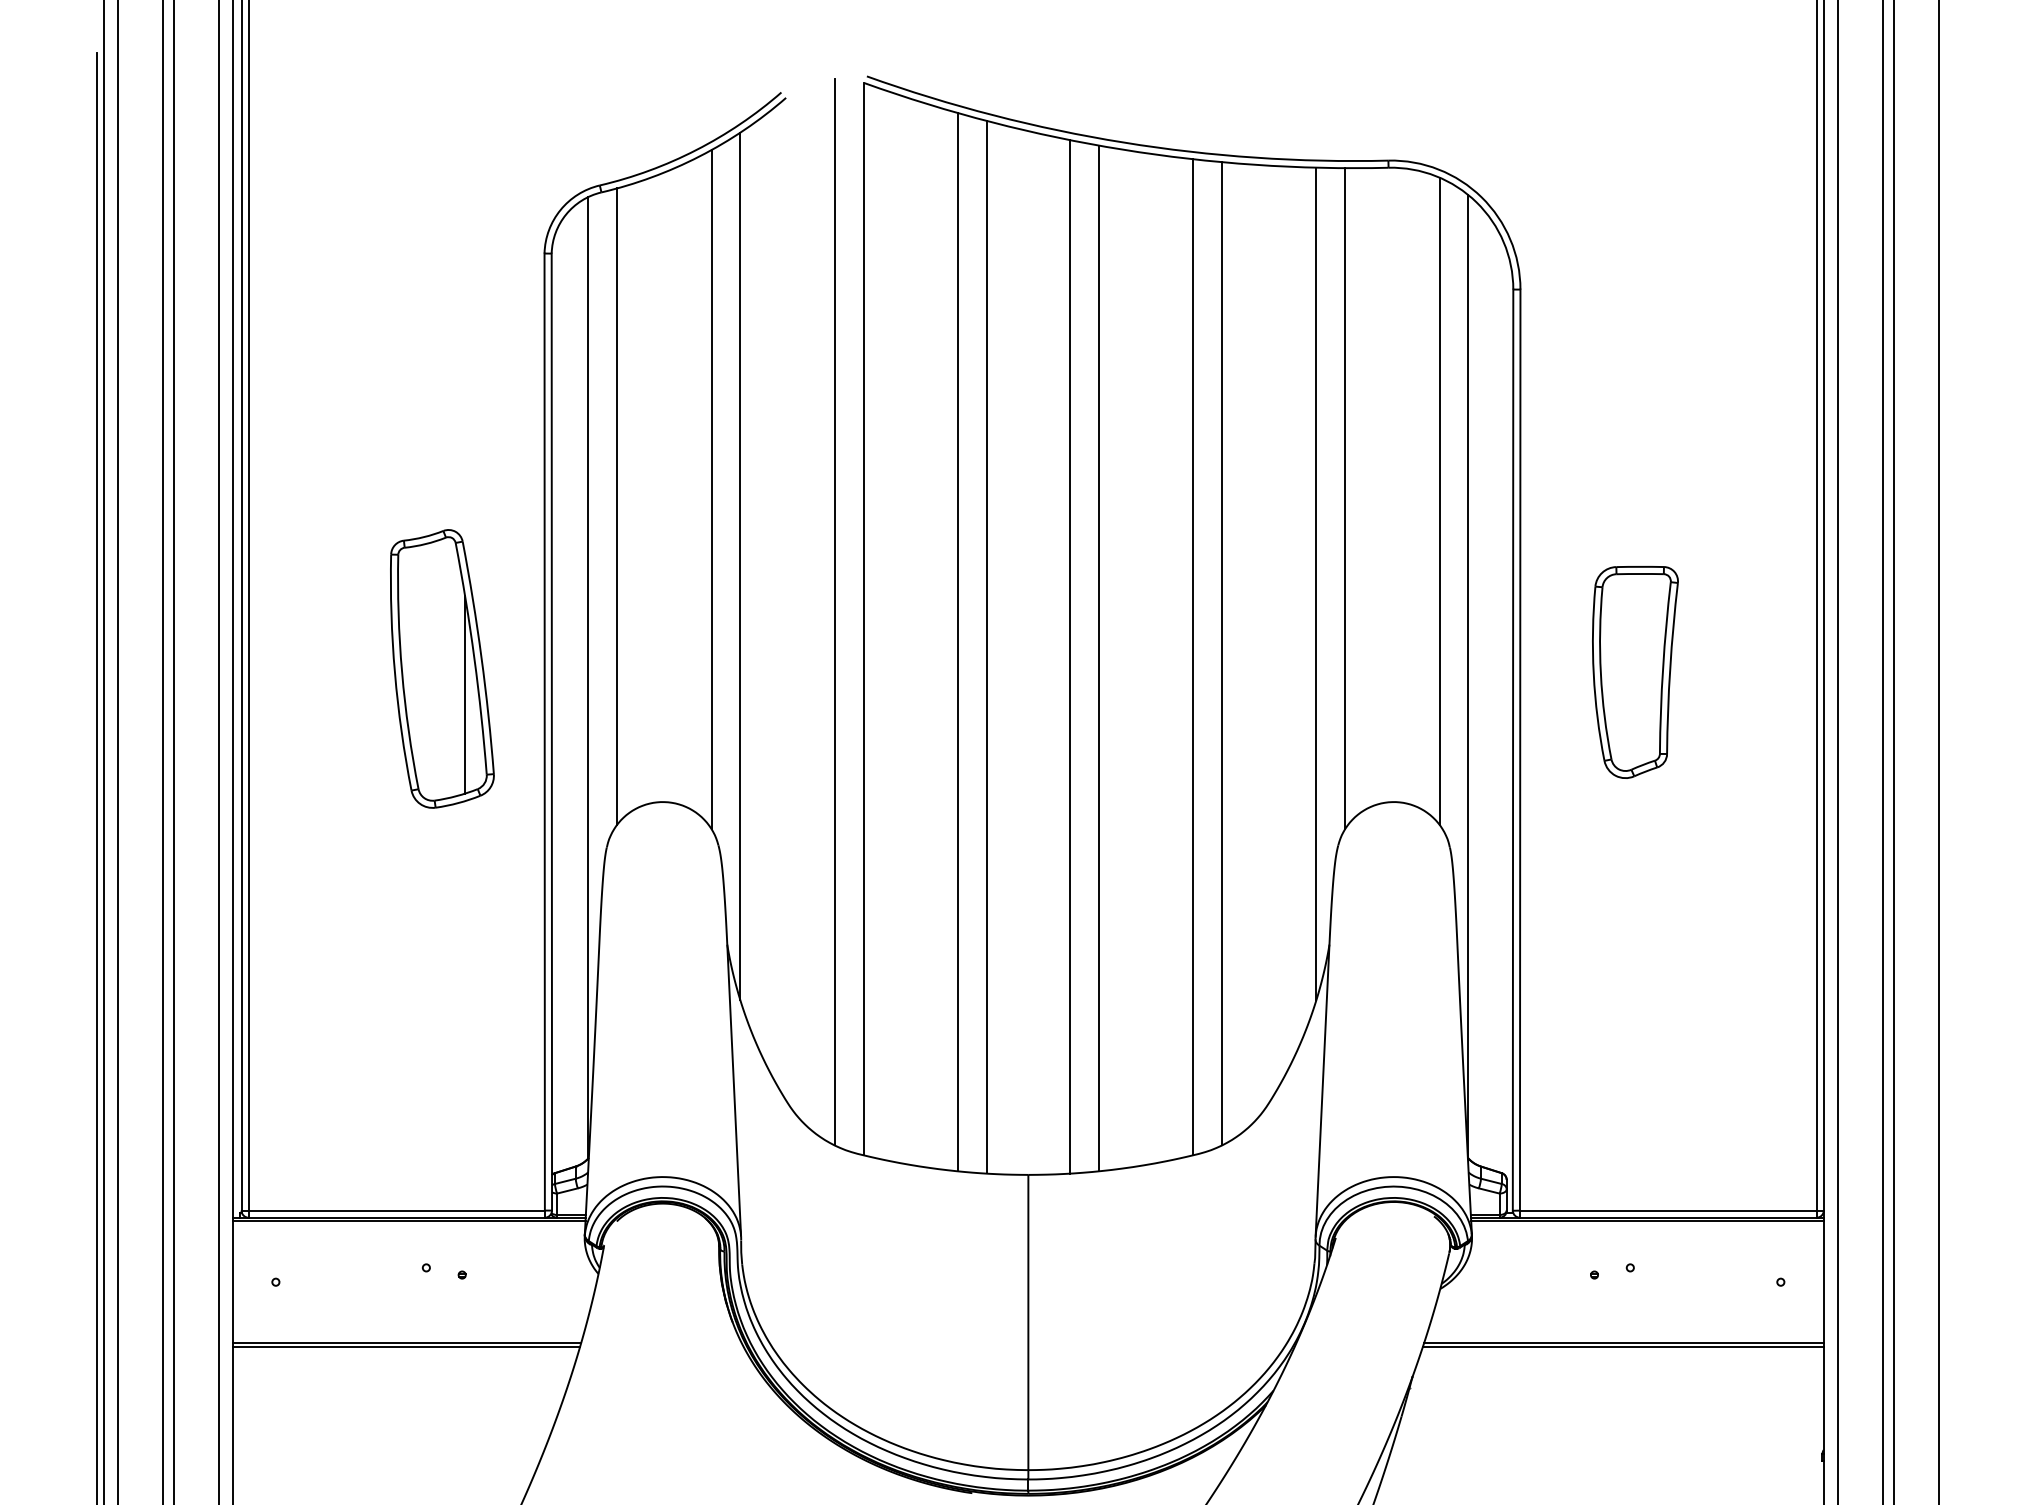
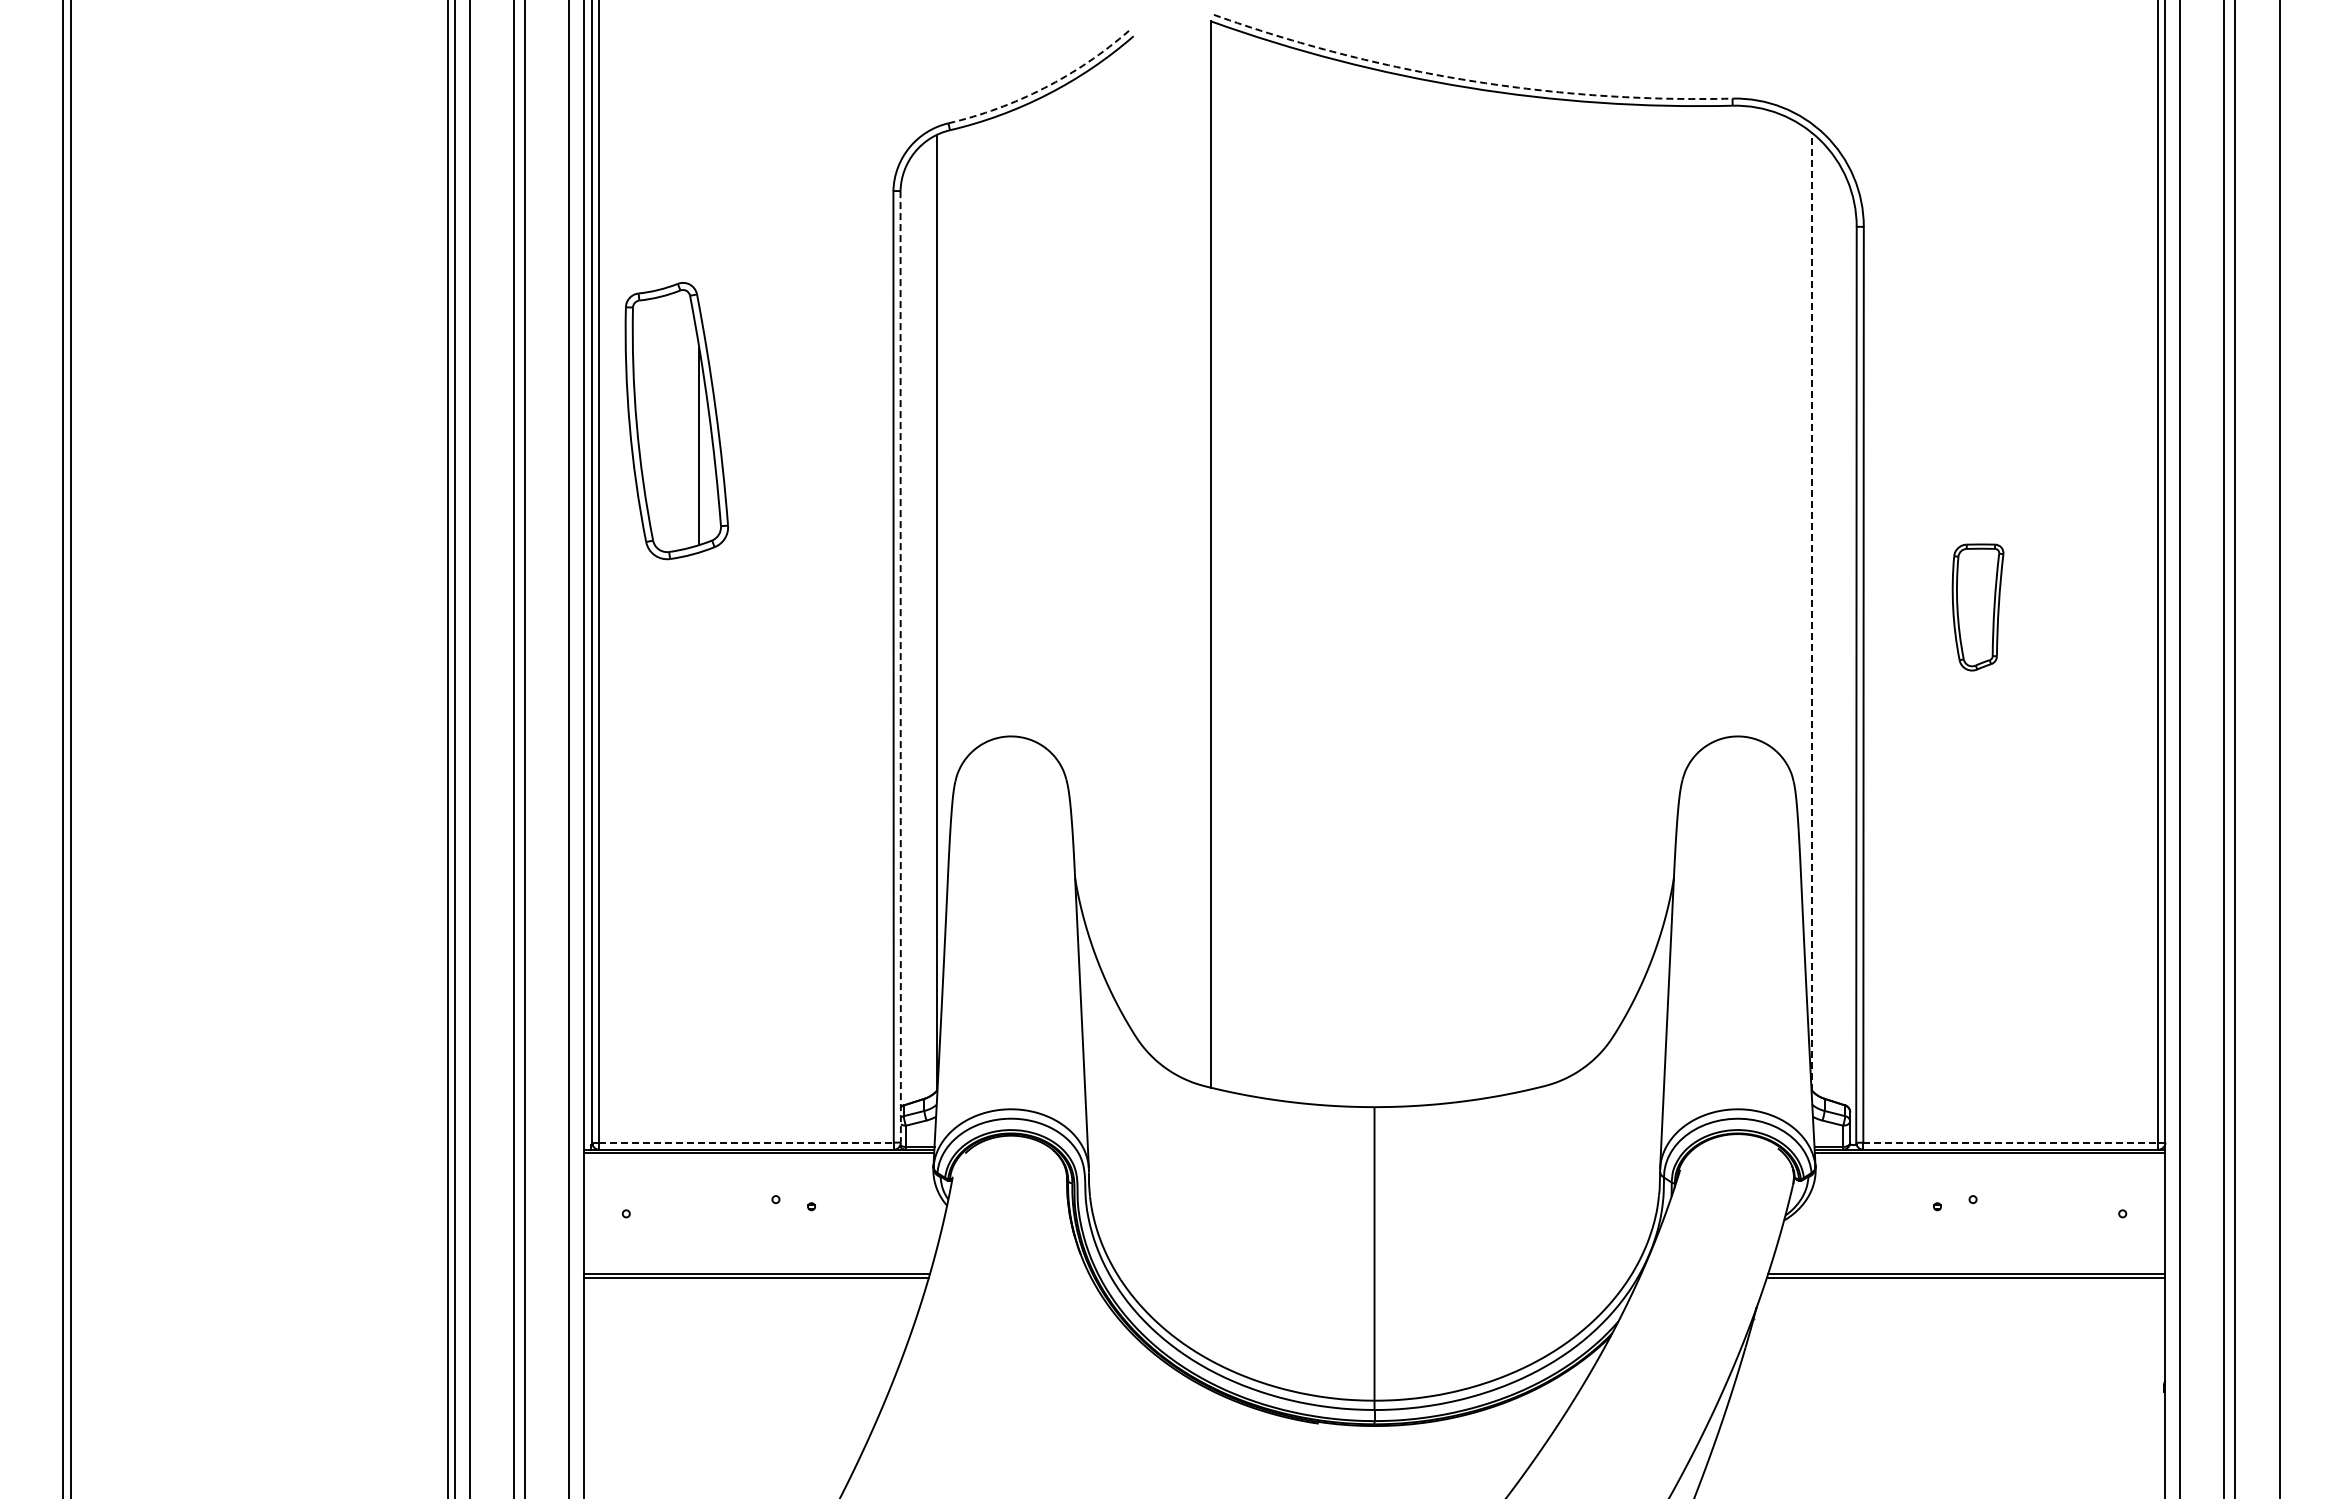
arc: (1123, 142) -> (1469, 80), solid -> dashed
arc: (696, 150) -> (1044, 88), solid -> dashed
line: (711, 489) -> (1059, 425), removed
line: (1345, 498) -> (1689, 434), removed
line: (1439, 501) -> (1783, 437), removed
line: (617, 506) -> (965, 442), removed
line: (740, 565) -> (1088, 501), removed
line: (1315, 583) -> (1660, 519), removed
line: (835, 612) -> (1182, 547), removed
line: (957, 642) -> (1304, 577), removed
line: (987, 647) -> (1333, 582), removed
line: (1221, 653) -> (1566, 588), removed
line: (1069, 656) -> (1415, 591), removed
line: (1193, 657) -> (1538, 592), removed
line: (1098, 658) -> (1444, 593), removed
part: (442, 669) -> (676, 421), moved
part: (1634, 672) -> (1977, 607), size x0.6
line: (1468, 676) -> (1812, 611), solid -> dashed
line: (551, 731) -> (900, 666), solid -> dashed
line: (396, 1210) -> (746, 1142), solid -> dashed
line: (1667, 1210) -> (2010, 1142), solid -> dashed

